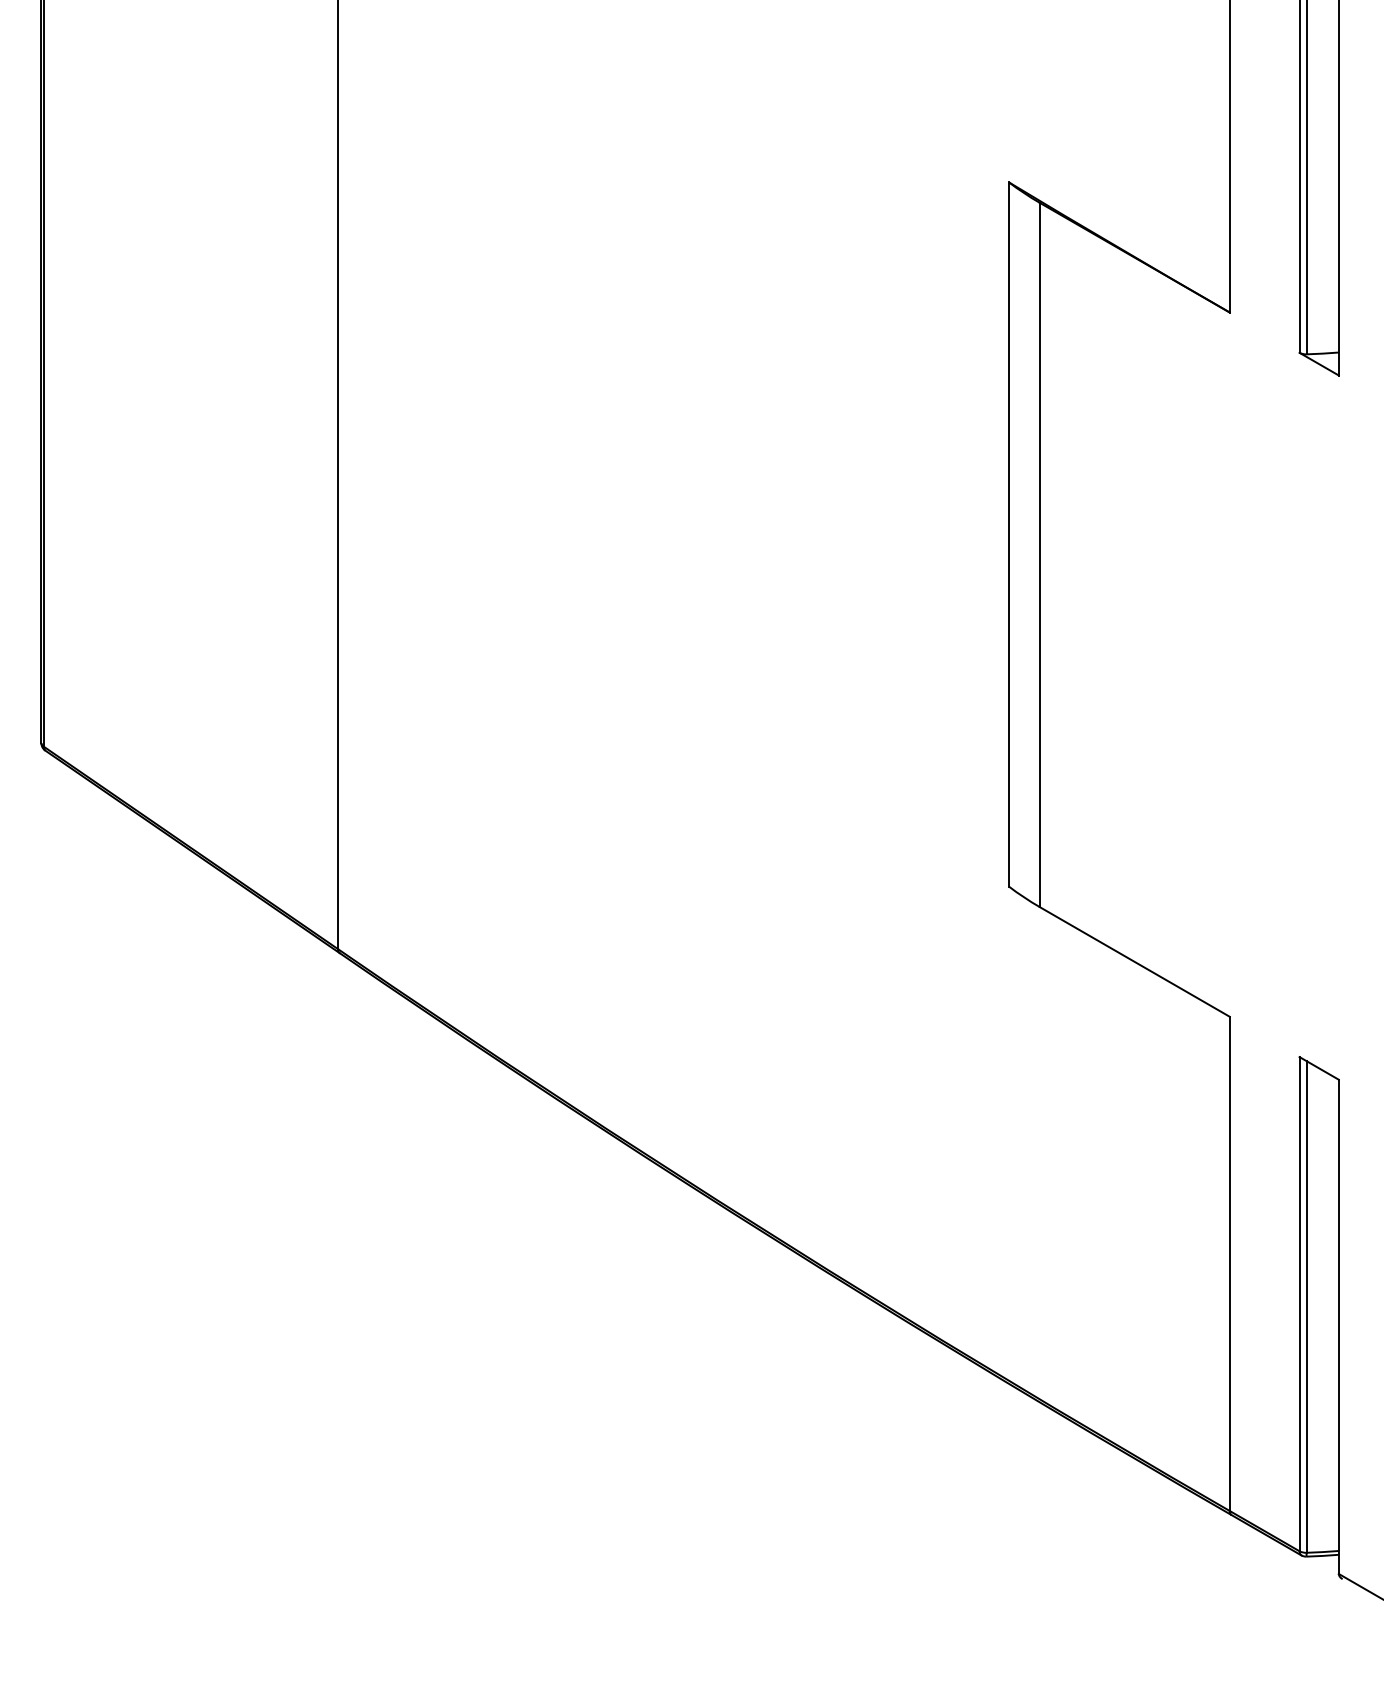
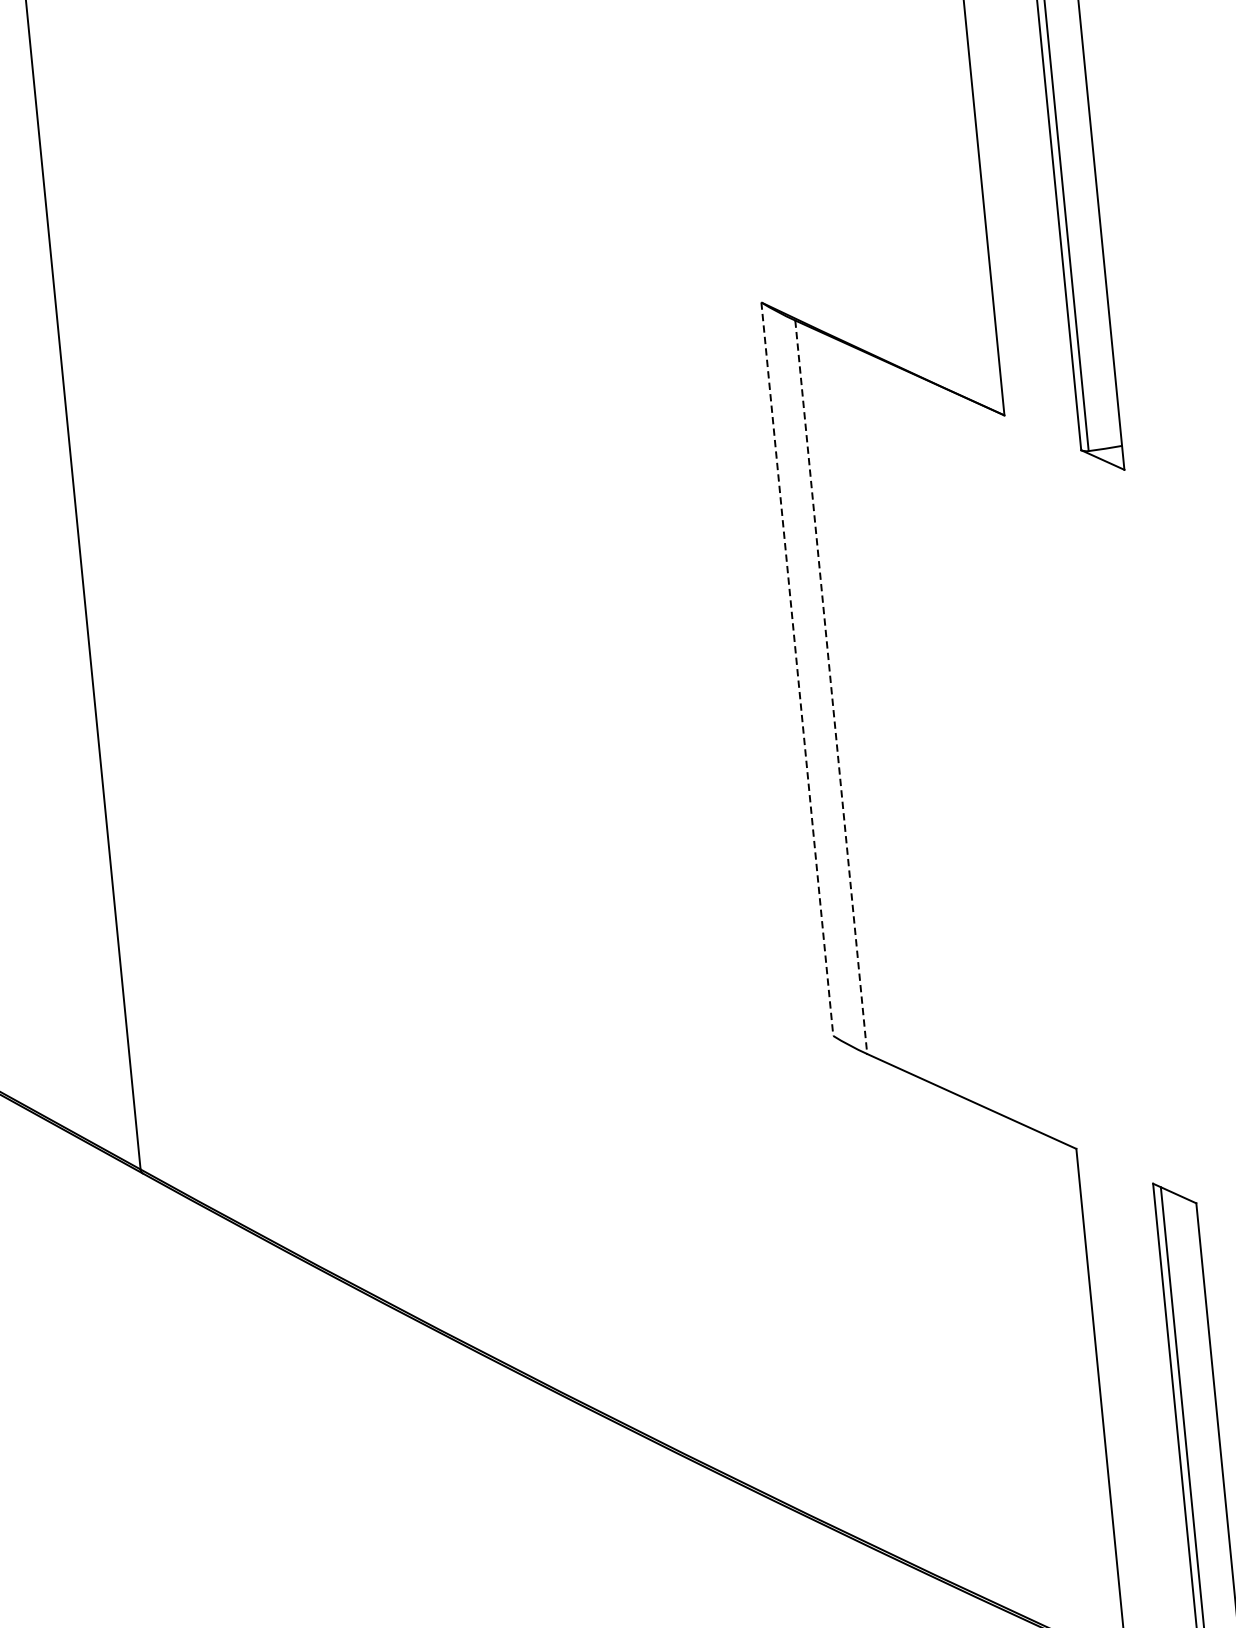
line: (1009, 535) -> (797, 670), solid -> dashed
line: (1039, 555) -> (831, 687), solid -> dashed

